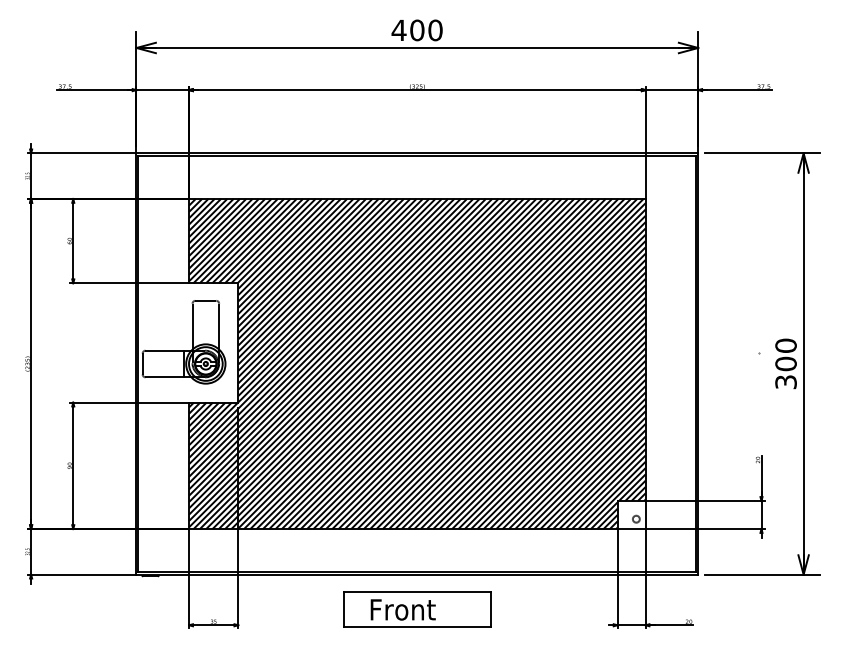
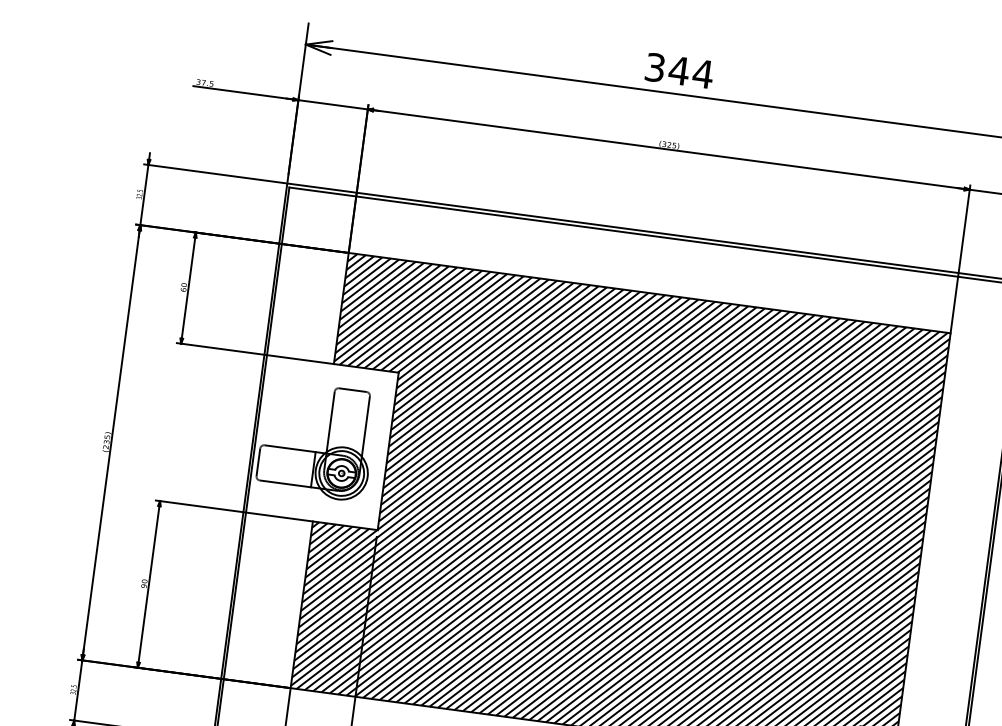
text: (416, 30) -> (678, 70), 400 -> 344

